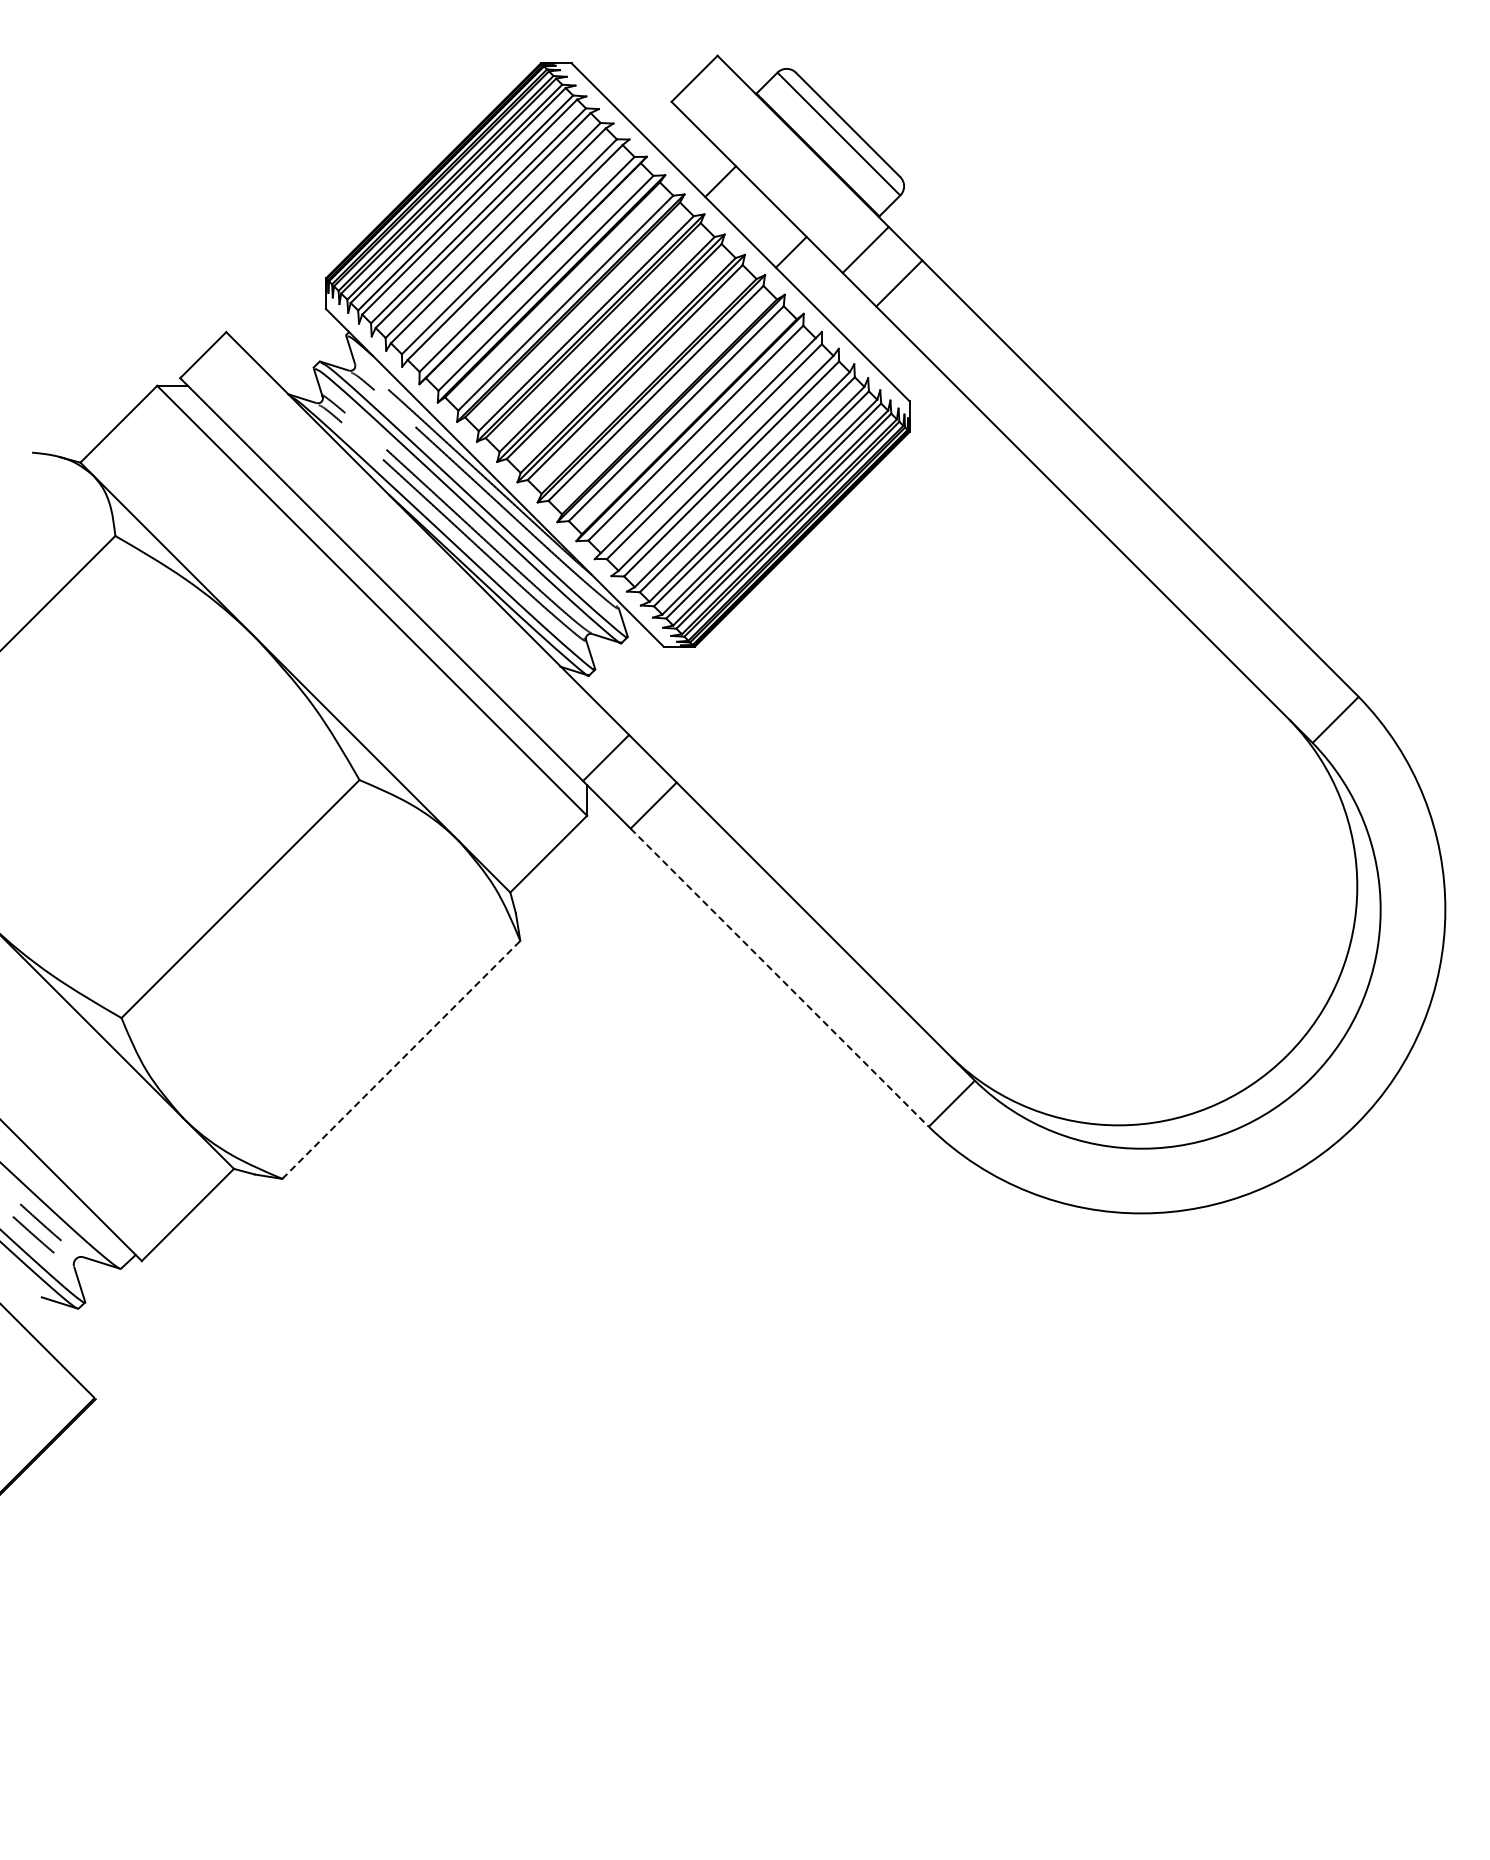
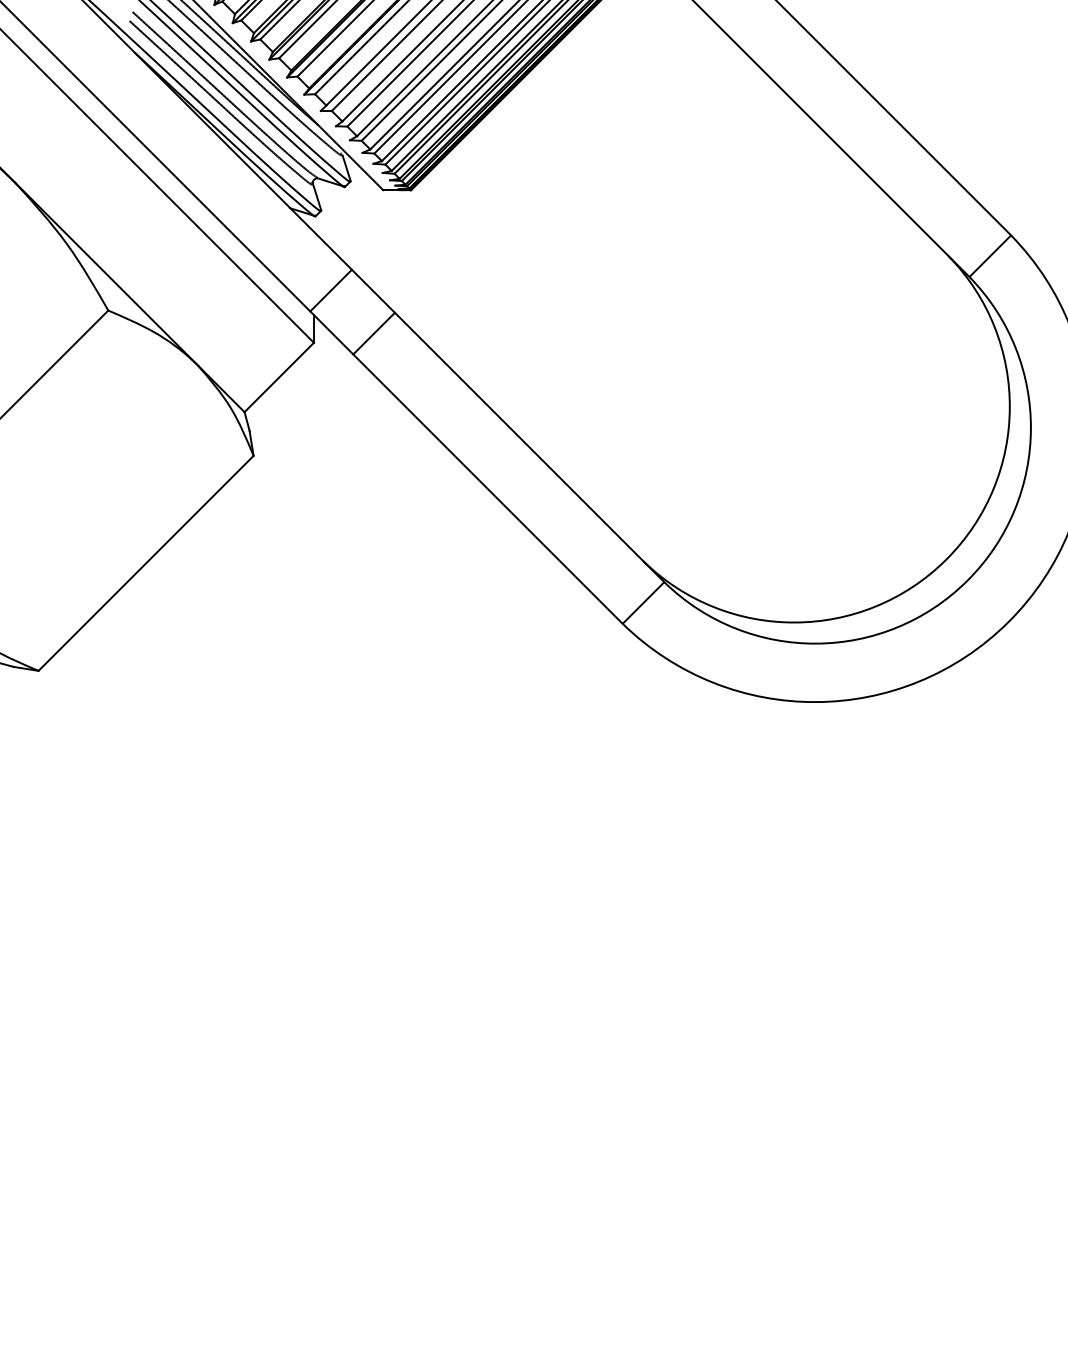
line: (779, 977) -> (487, 488), dashed -> solid
line: (401, 1059) -> (146, 563), dashed -> solid

